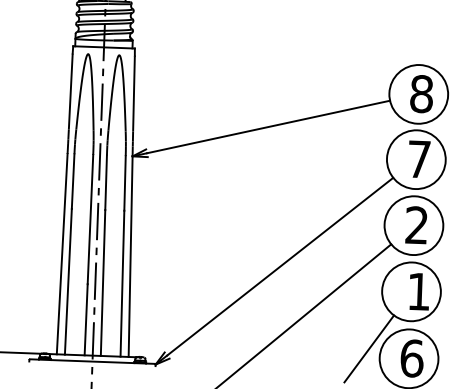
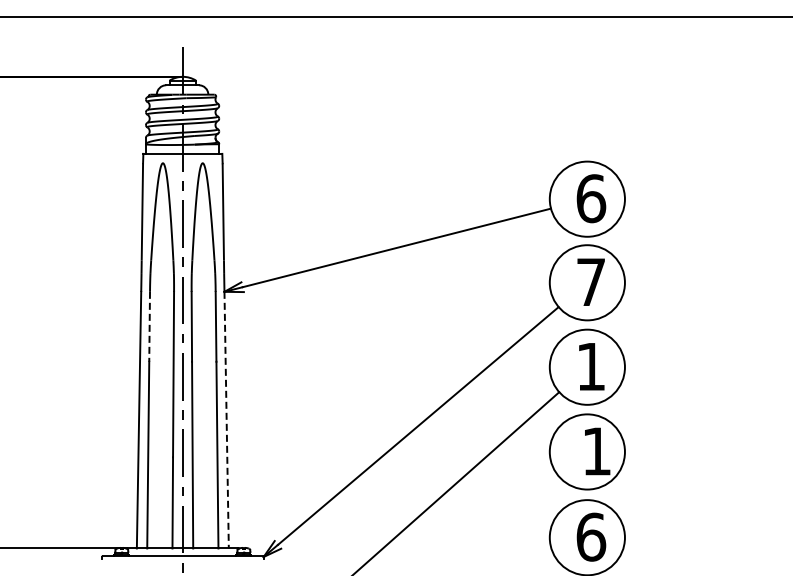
text: (421, 93) -> (591, 198), 8 -> 6
line: (73, 181) -> (149, 326), solid -> dashed
text: (416, 225) -> (590, 366), 2 -> 1
line: (130, 256) -> (226, 420), solid -> dashed
line: (368, 348) -> (535, 526), removed

